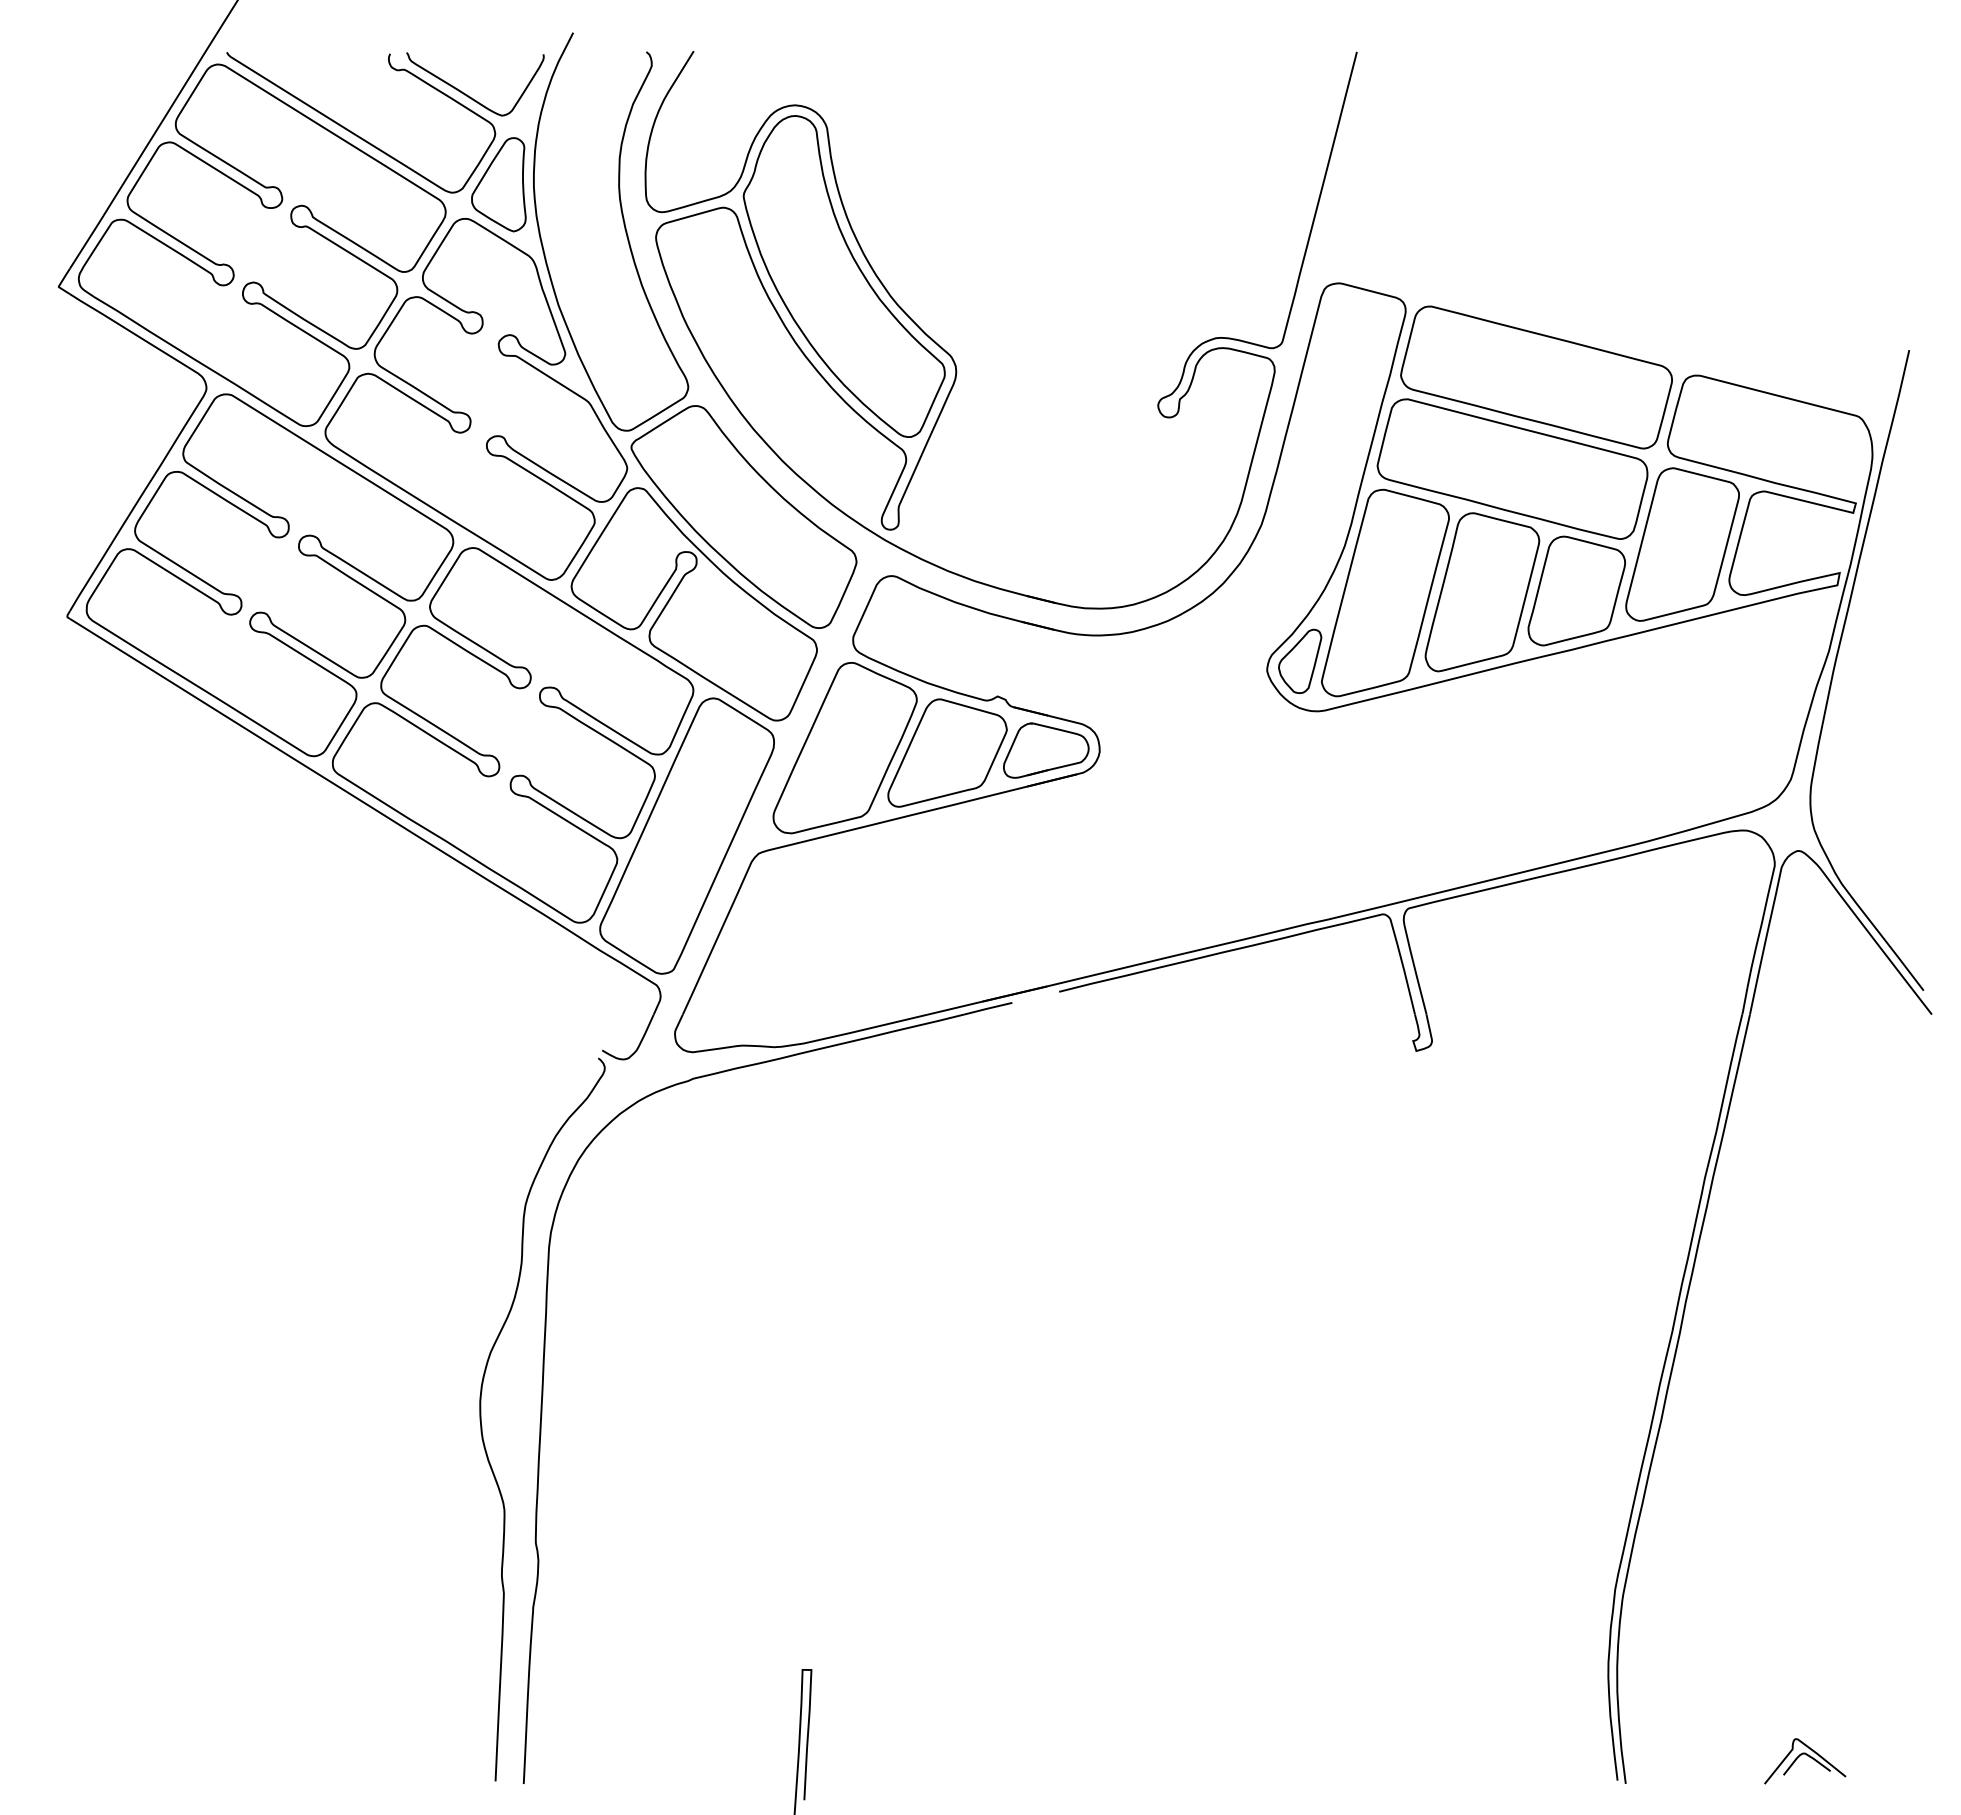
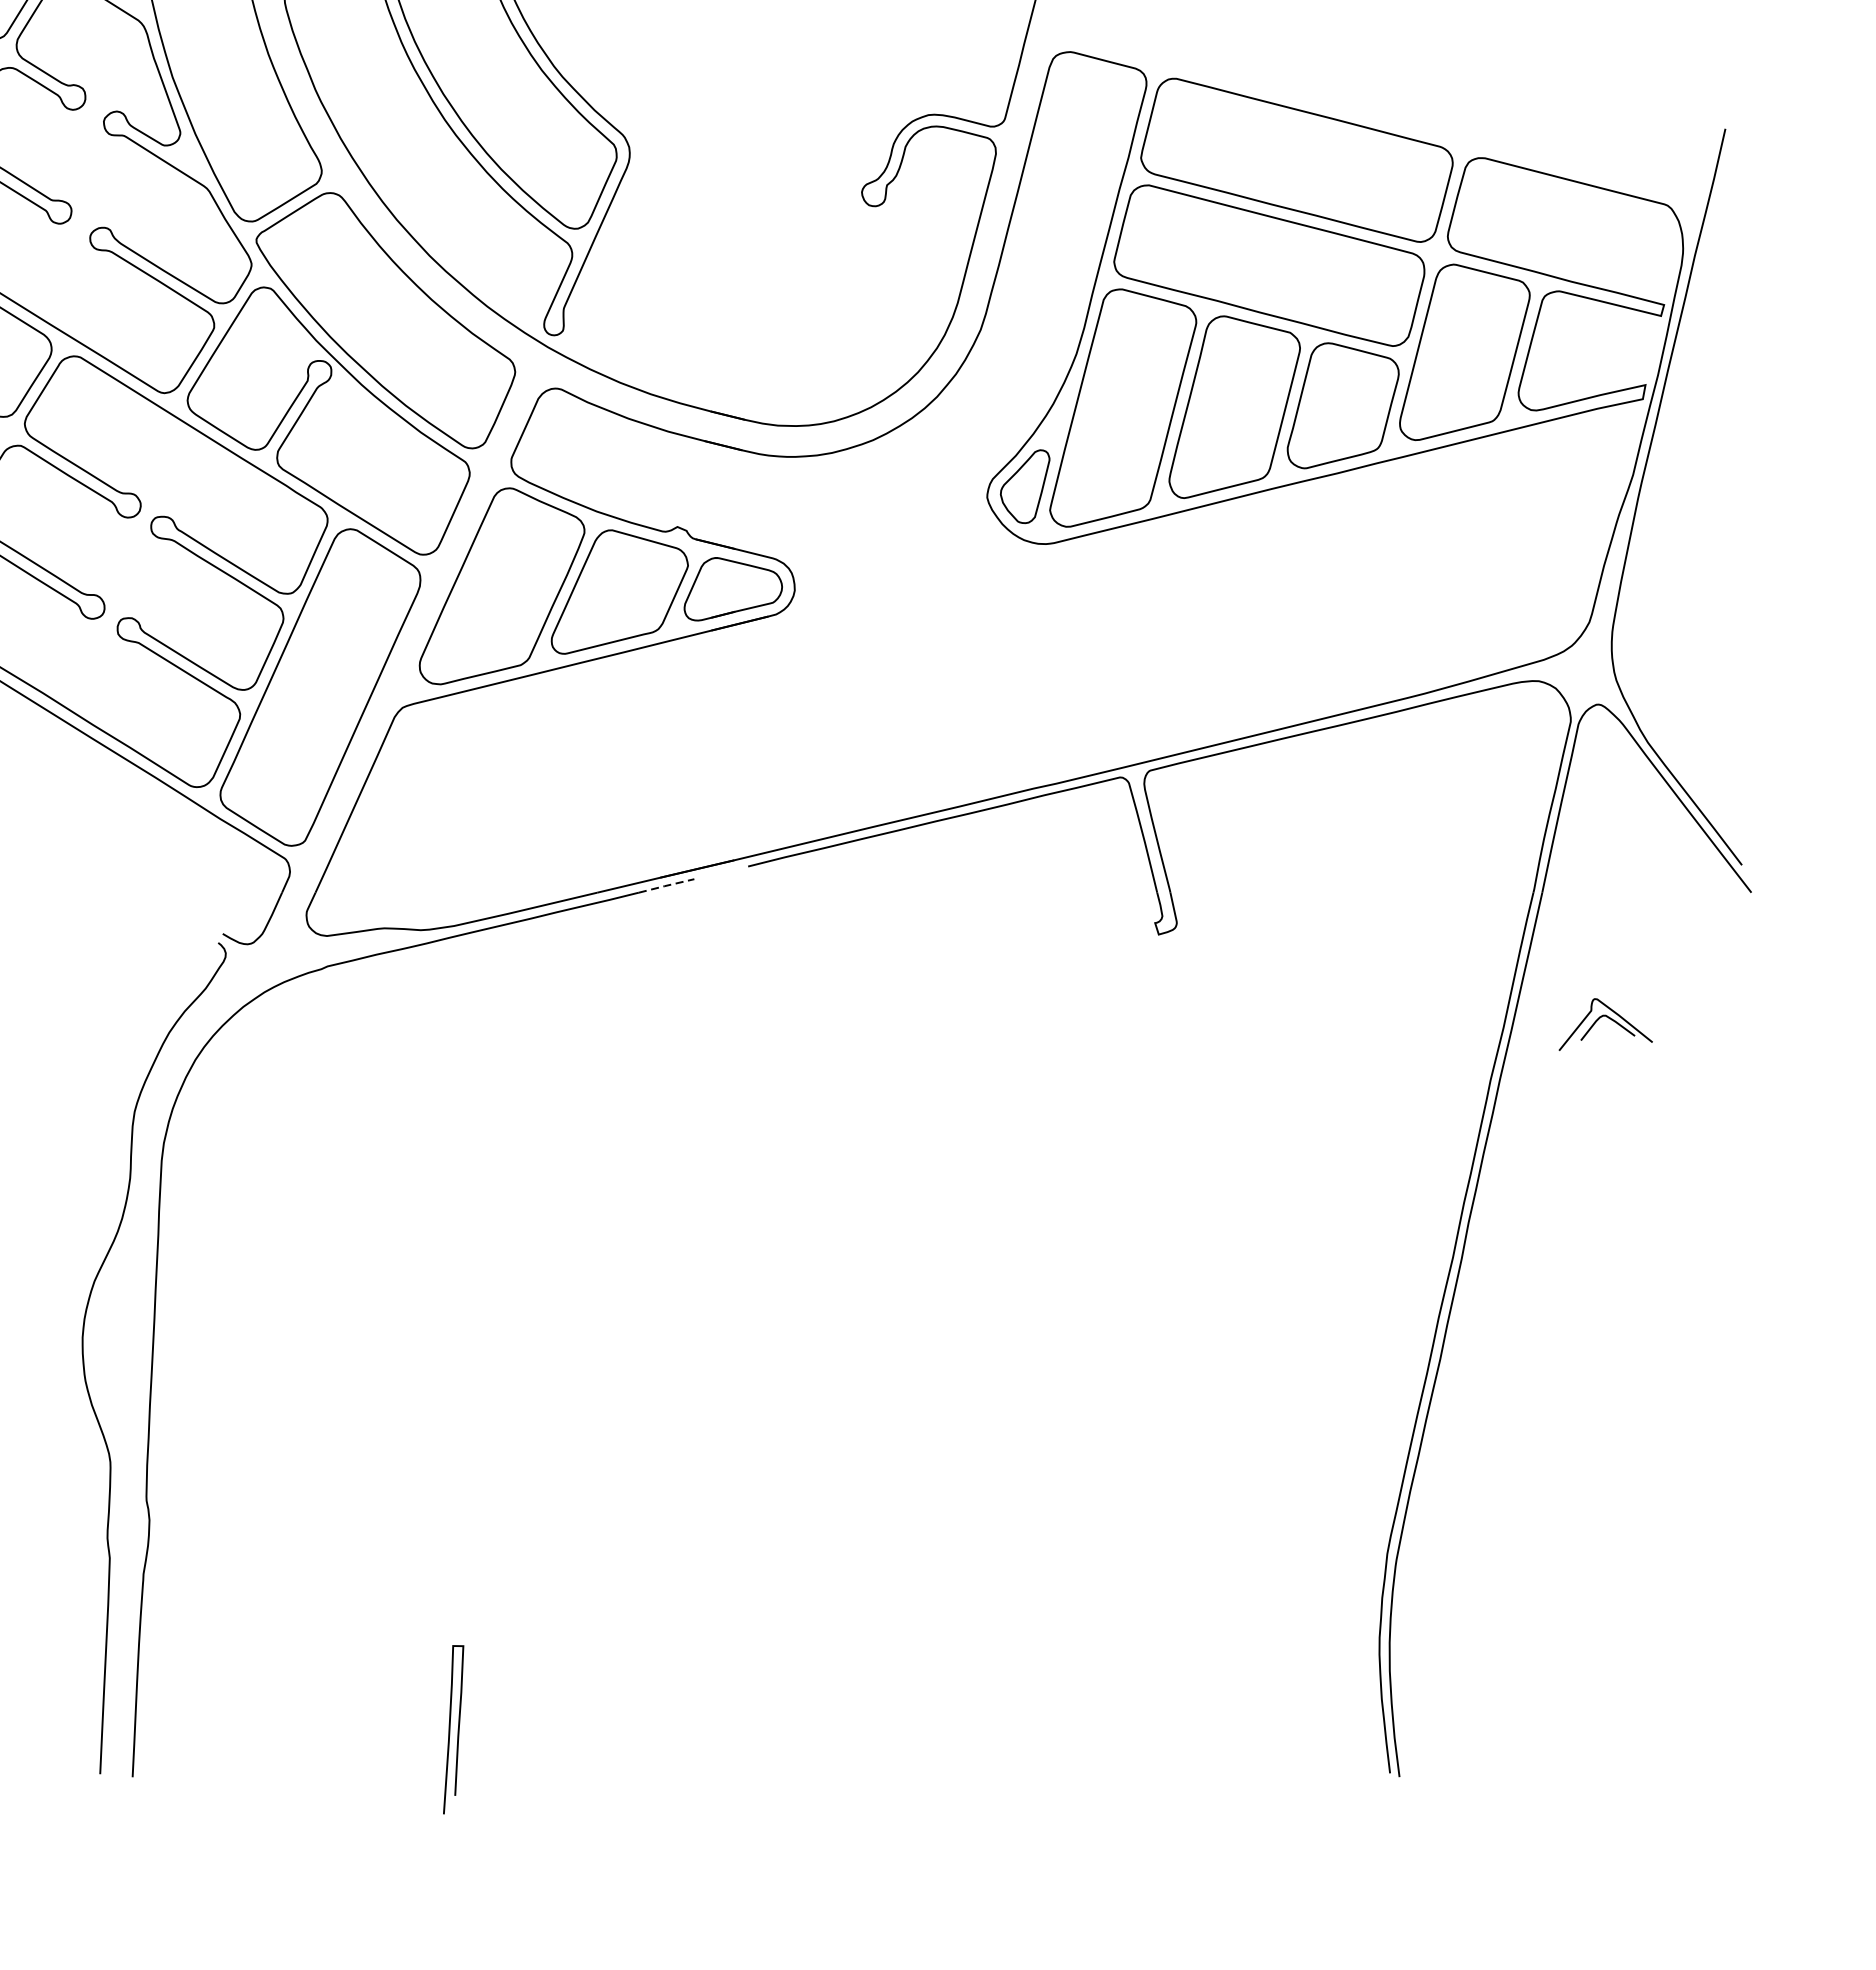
line: (987, 1008) -> (665, 885), solid -> dashed
part: (1805, 1761) -> (1606, 1024), moved

